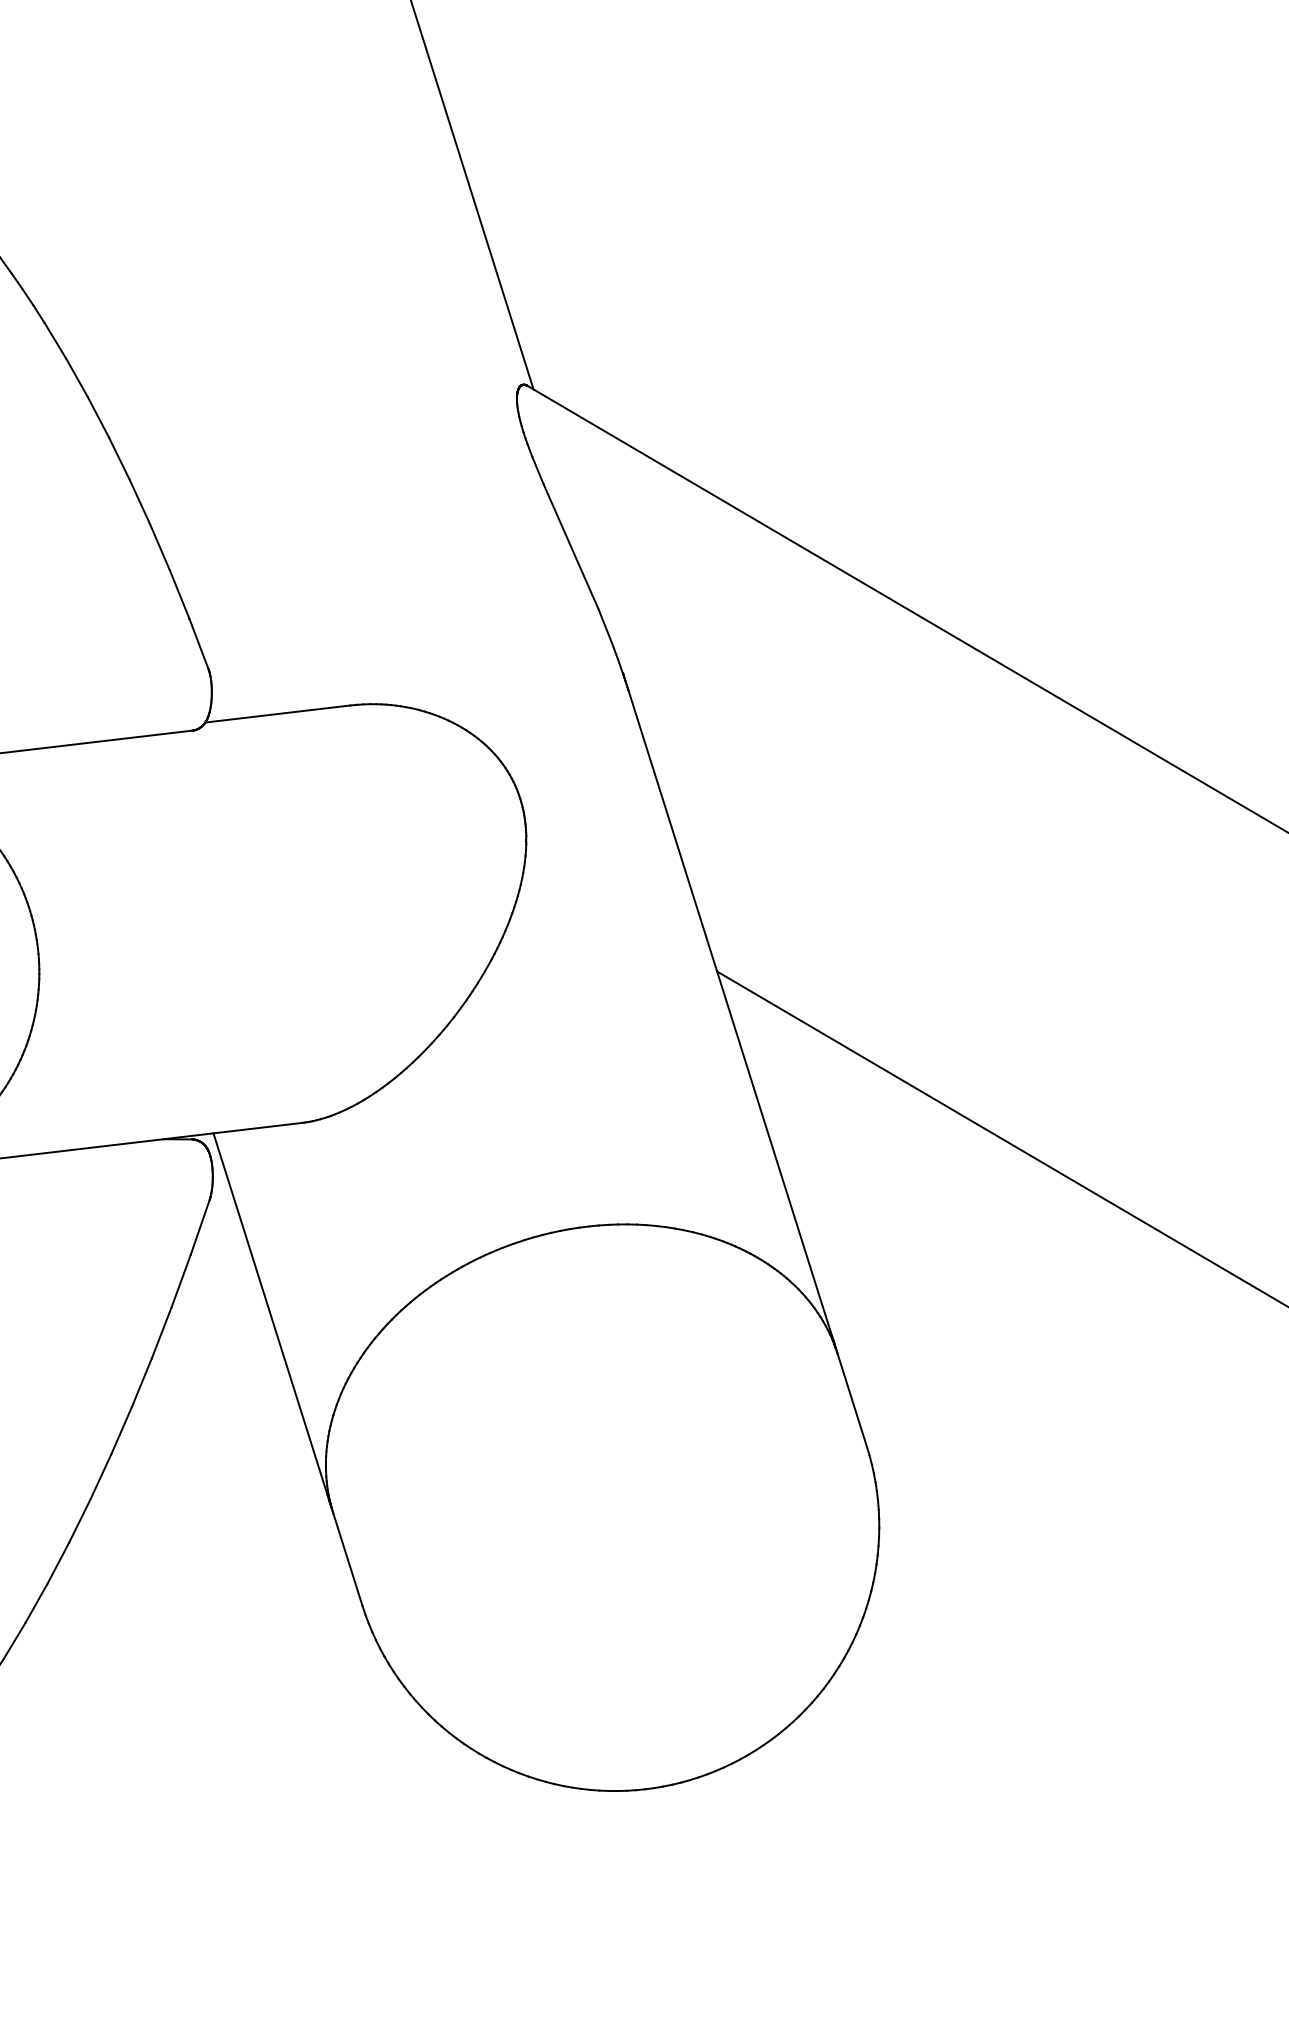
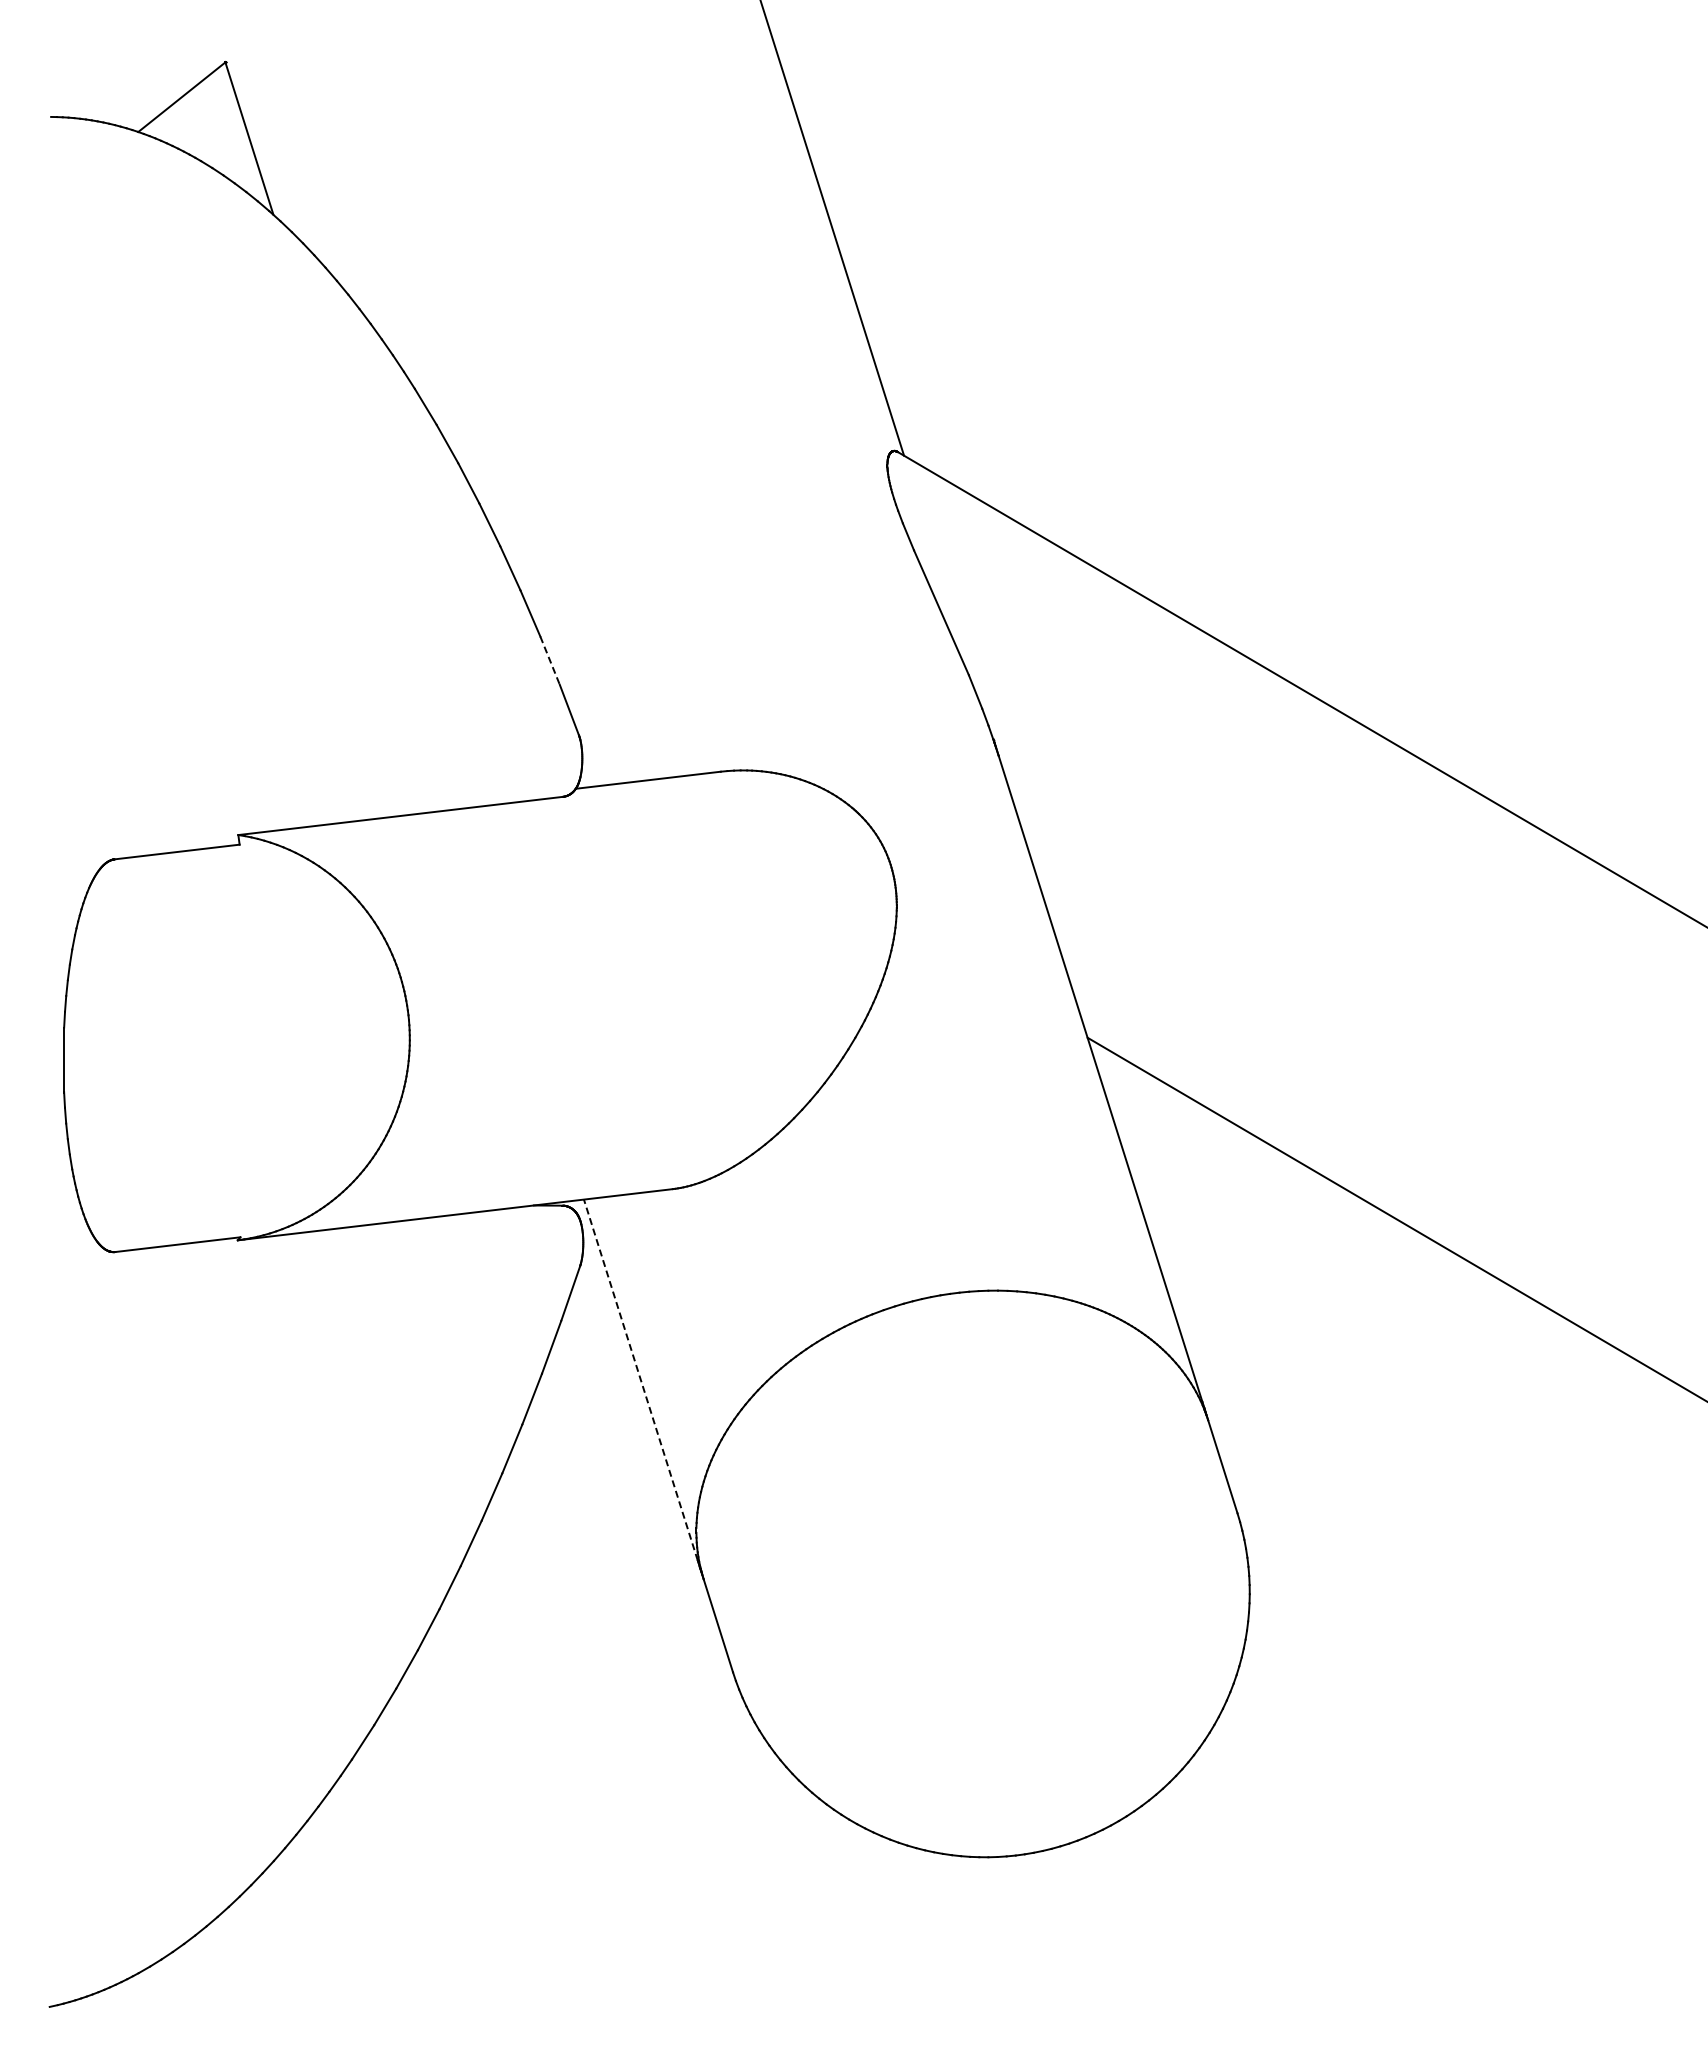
line: (180, 595) -> (550, 661), solid -> dashed
line: (270, 1313) -> (640, 1379), solid -> dashed

